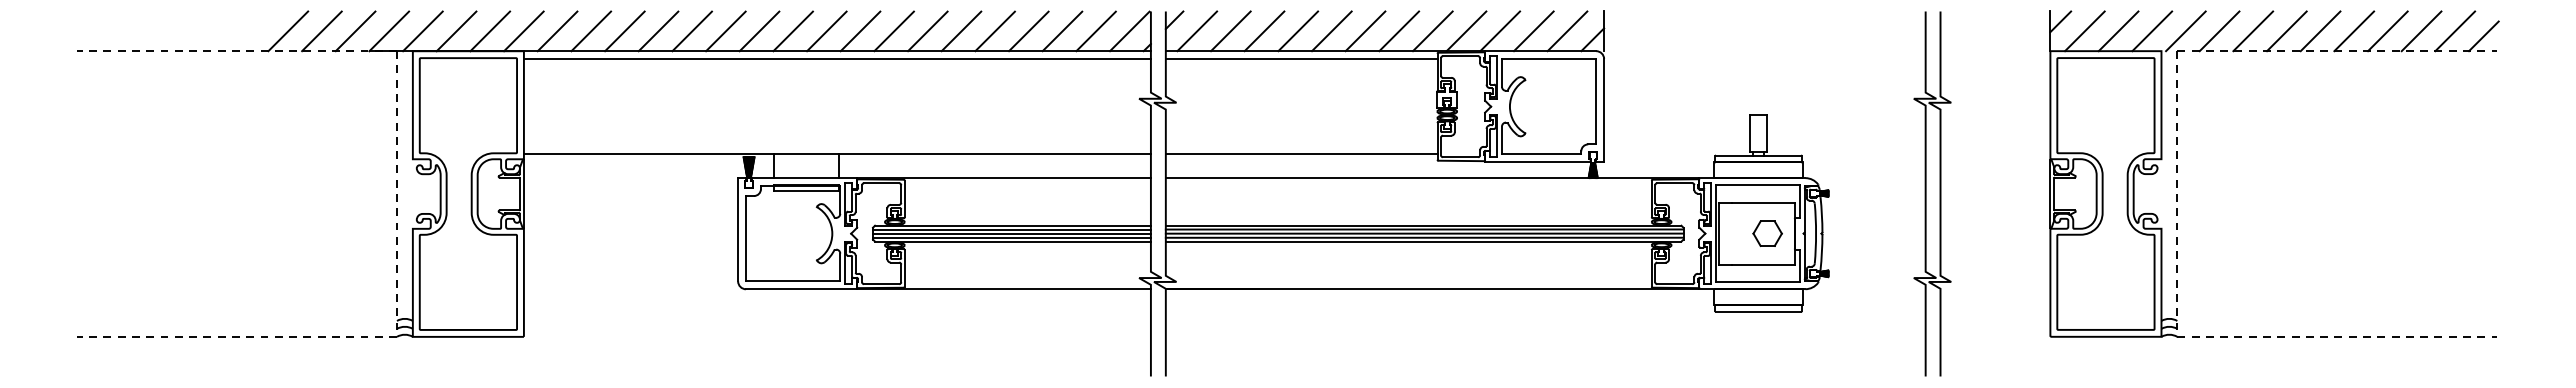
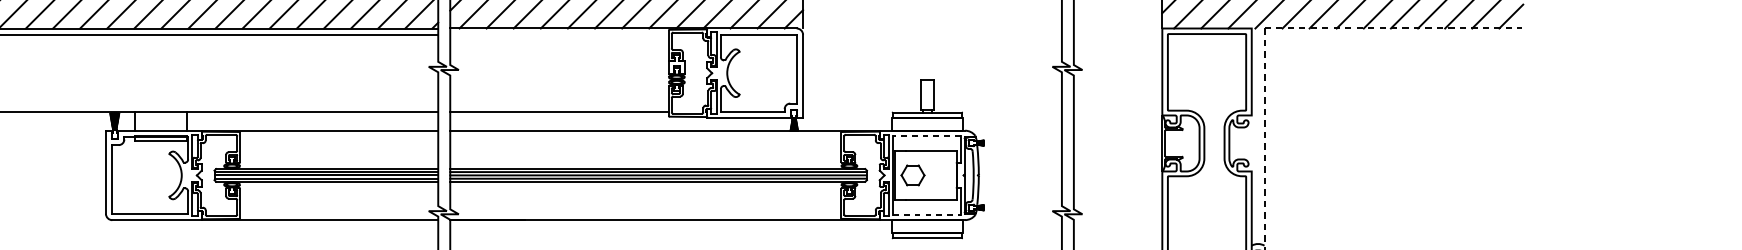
line: (1301, 59) -> (559, 35), removed
line: (1757, 185) -> (926, 136), solid -> dashed
part: (1767, 233) -> (912, 175), moved
line: (1757, 282) -> (926, 214), solid -> dashed

